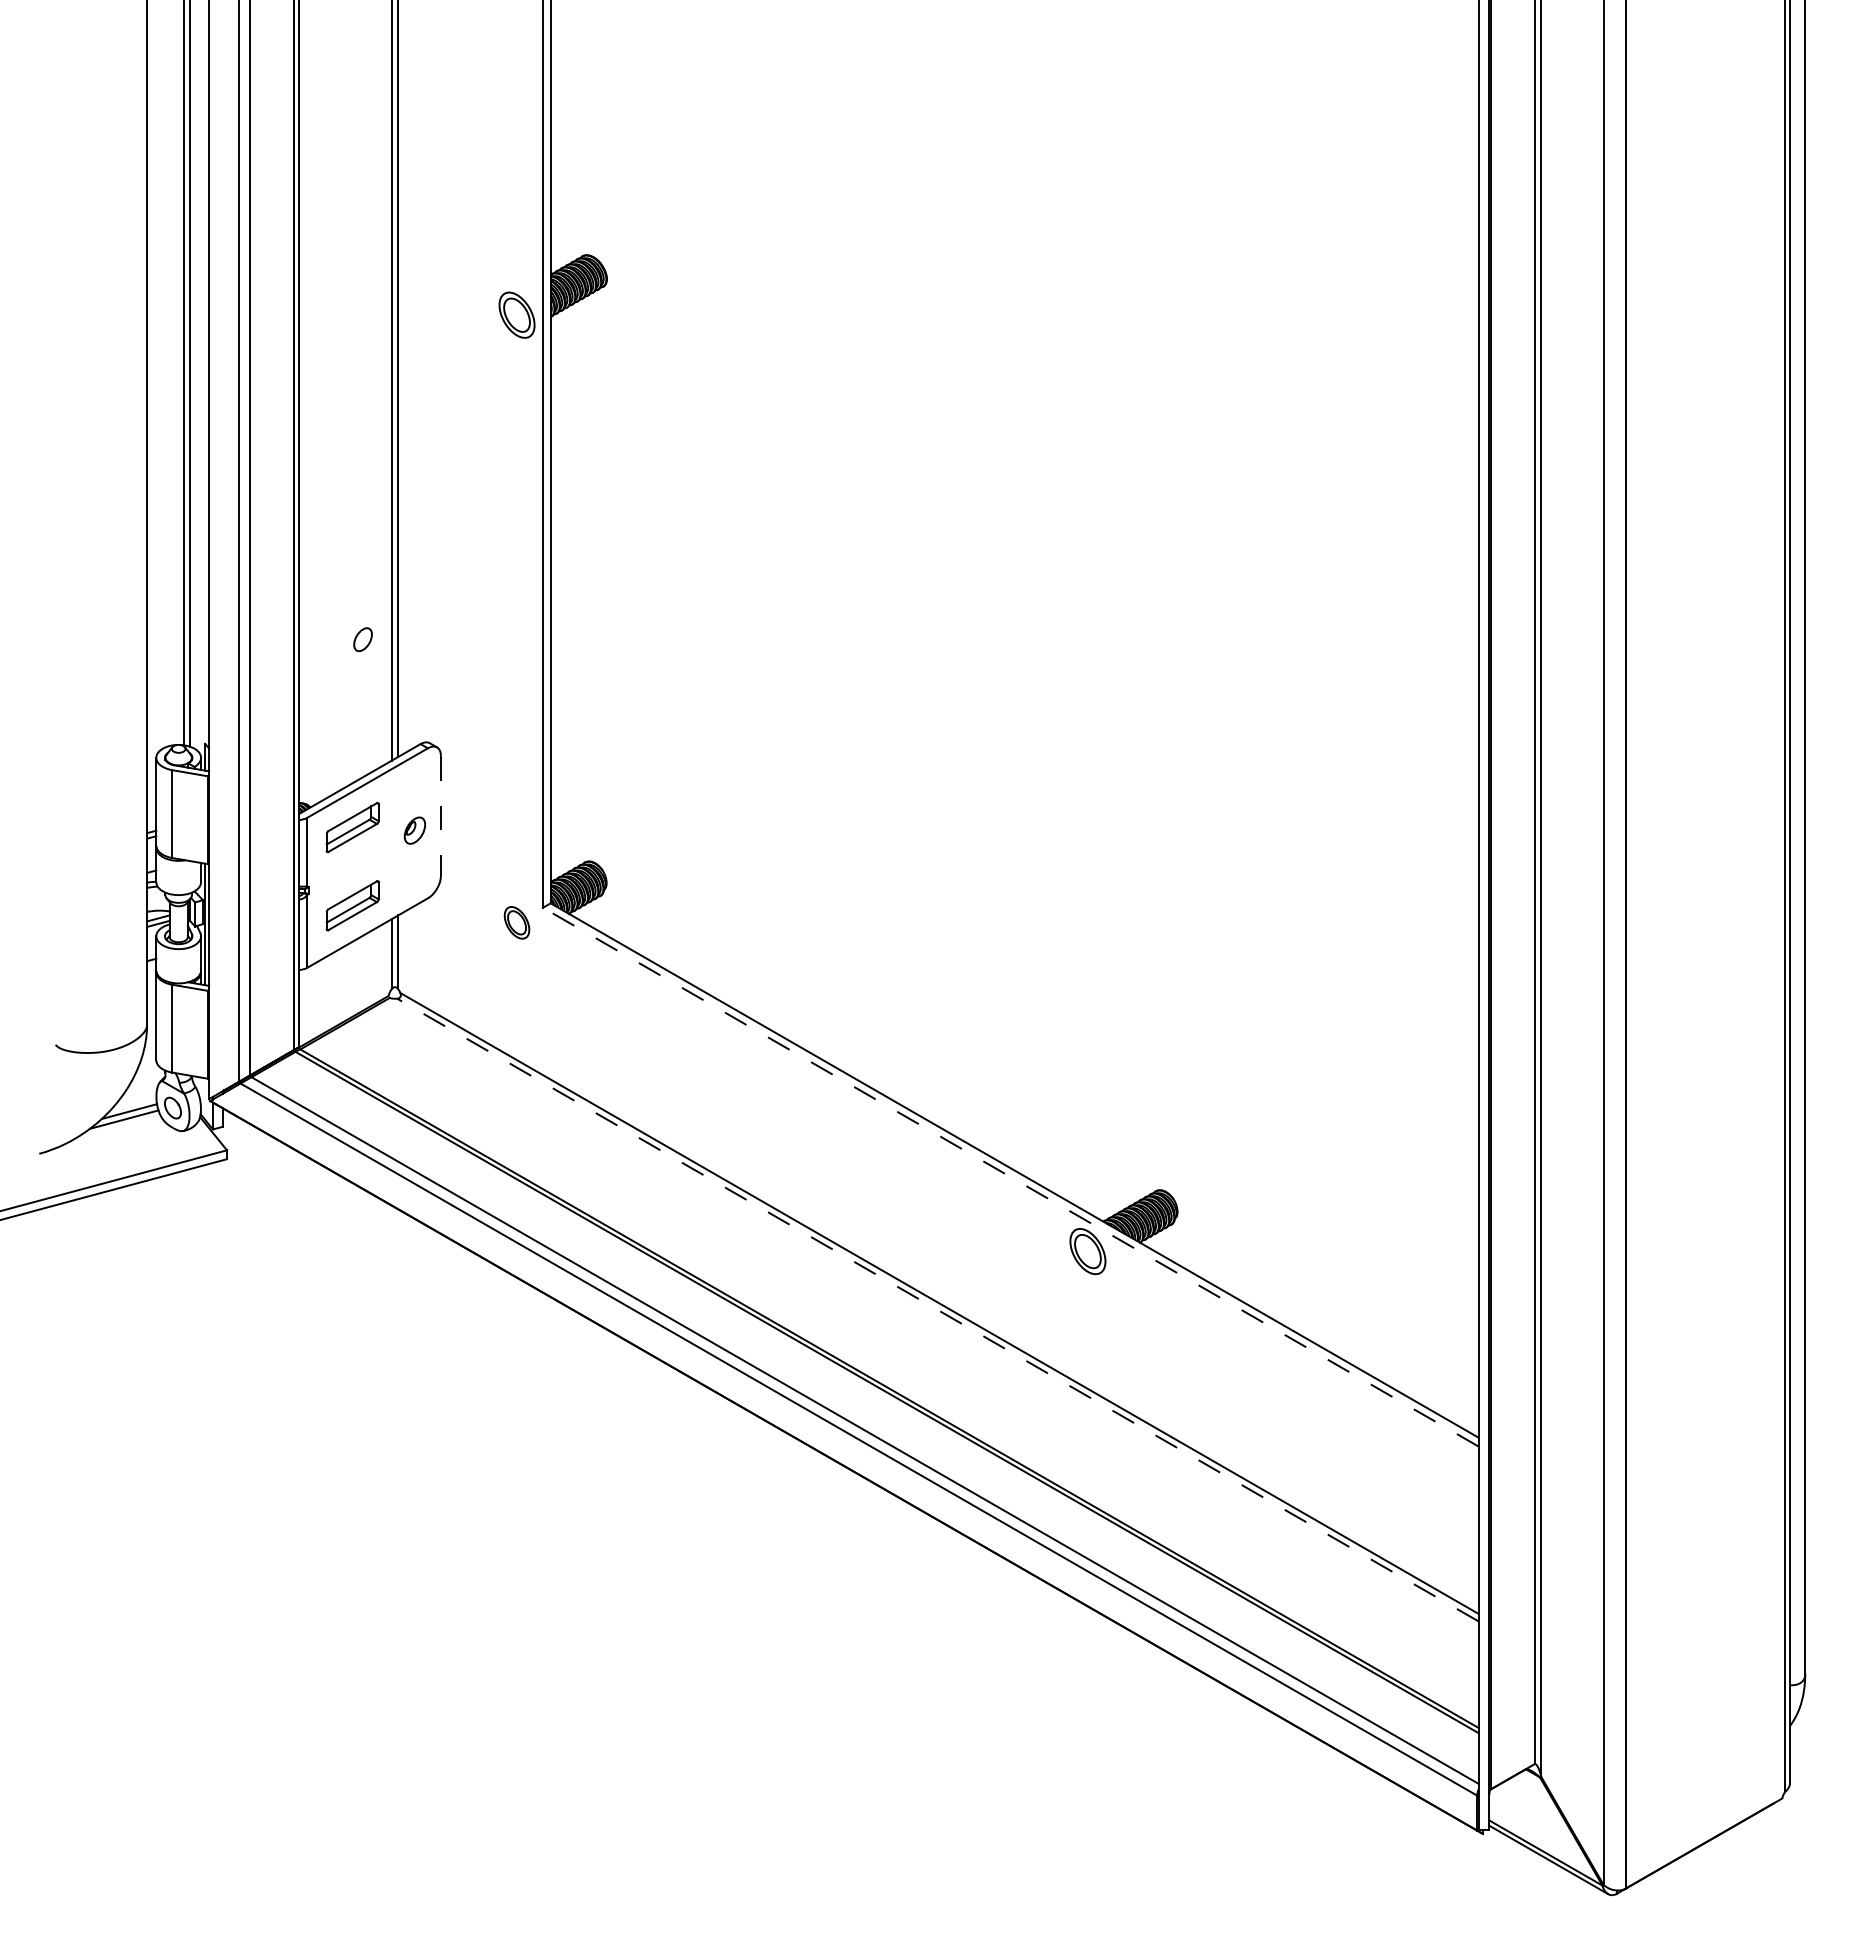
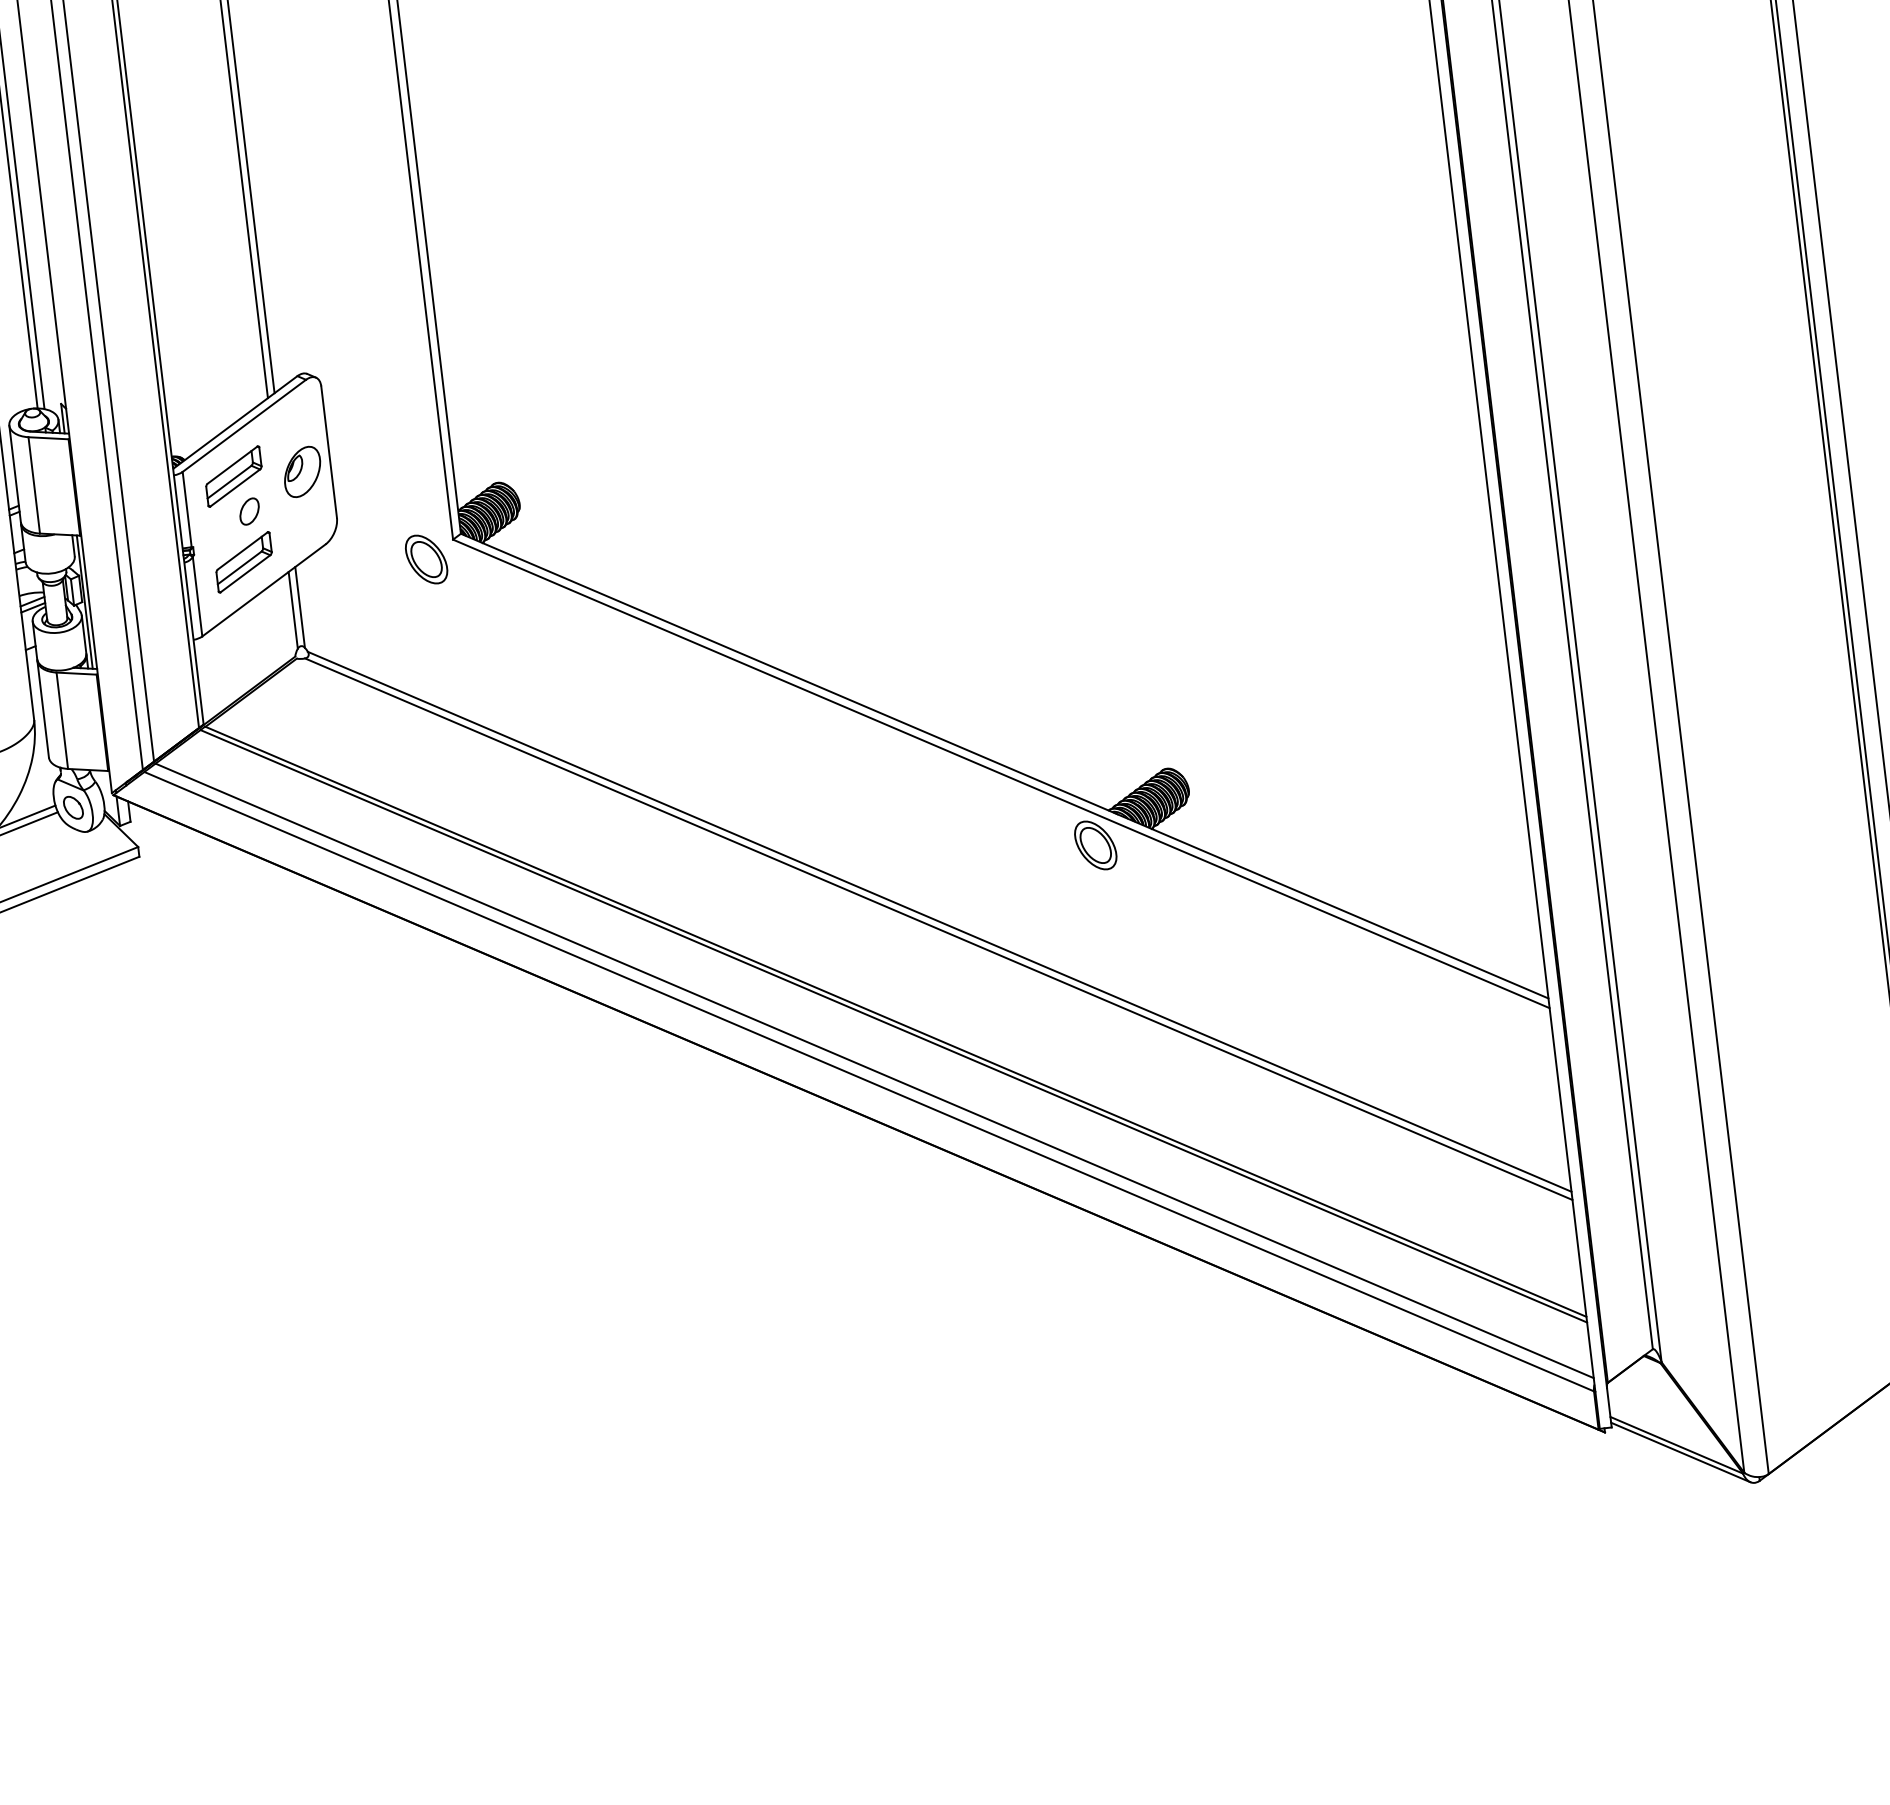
part: (362, 639) -> (248, 511), moved
line: (440, 816) -> (328, 452), dashed -> solid
part: (414, 830) -> (302, 471), size x1.67
part: (516, 922) -> (425, 559), size x1.43
line: (1010, 1177) -> (1001, 774), dashed -> solid
line: (937, 1310) -> (938, 929), dashed -> solid

